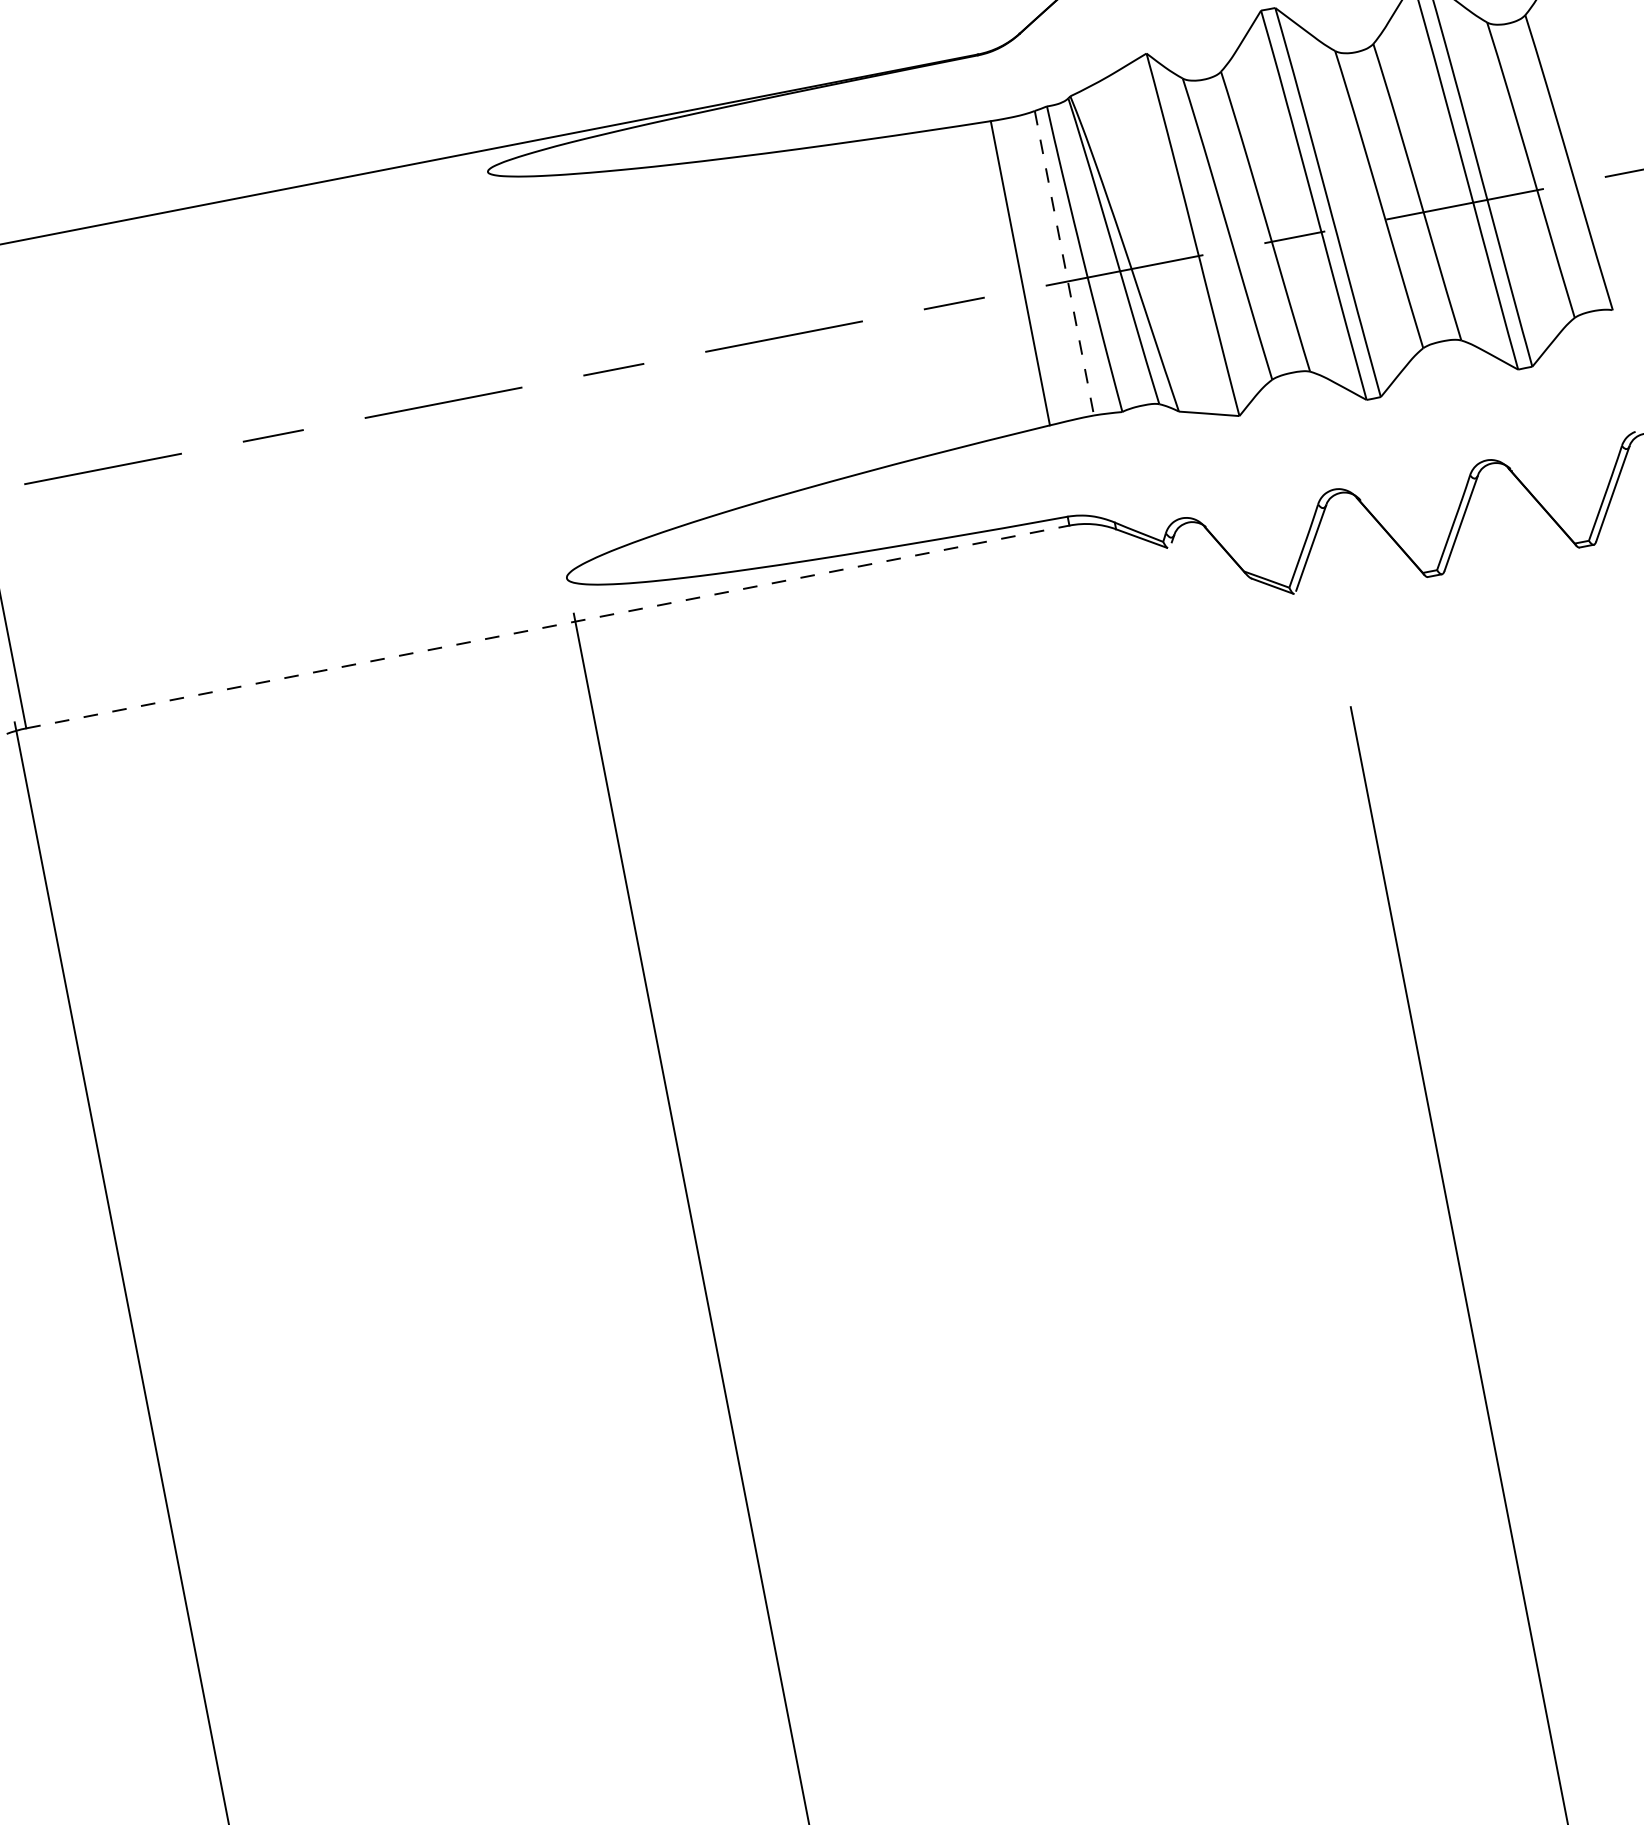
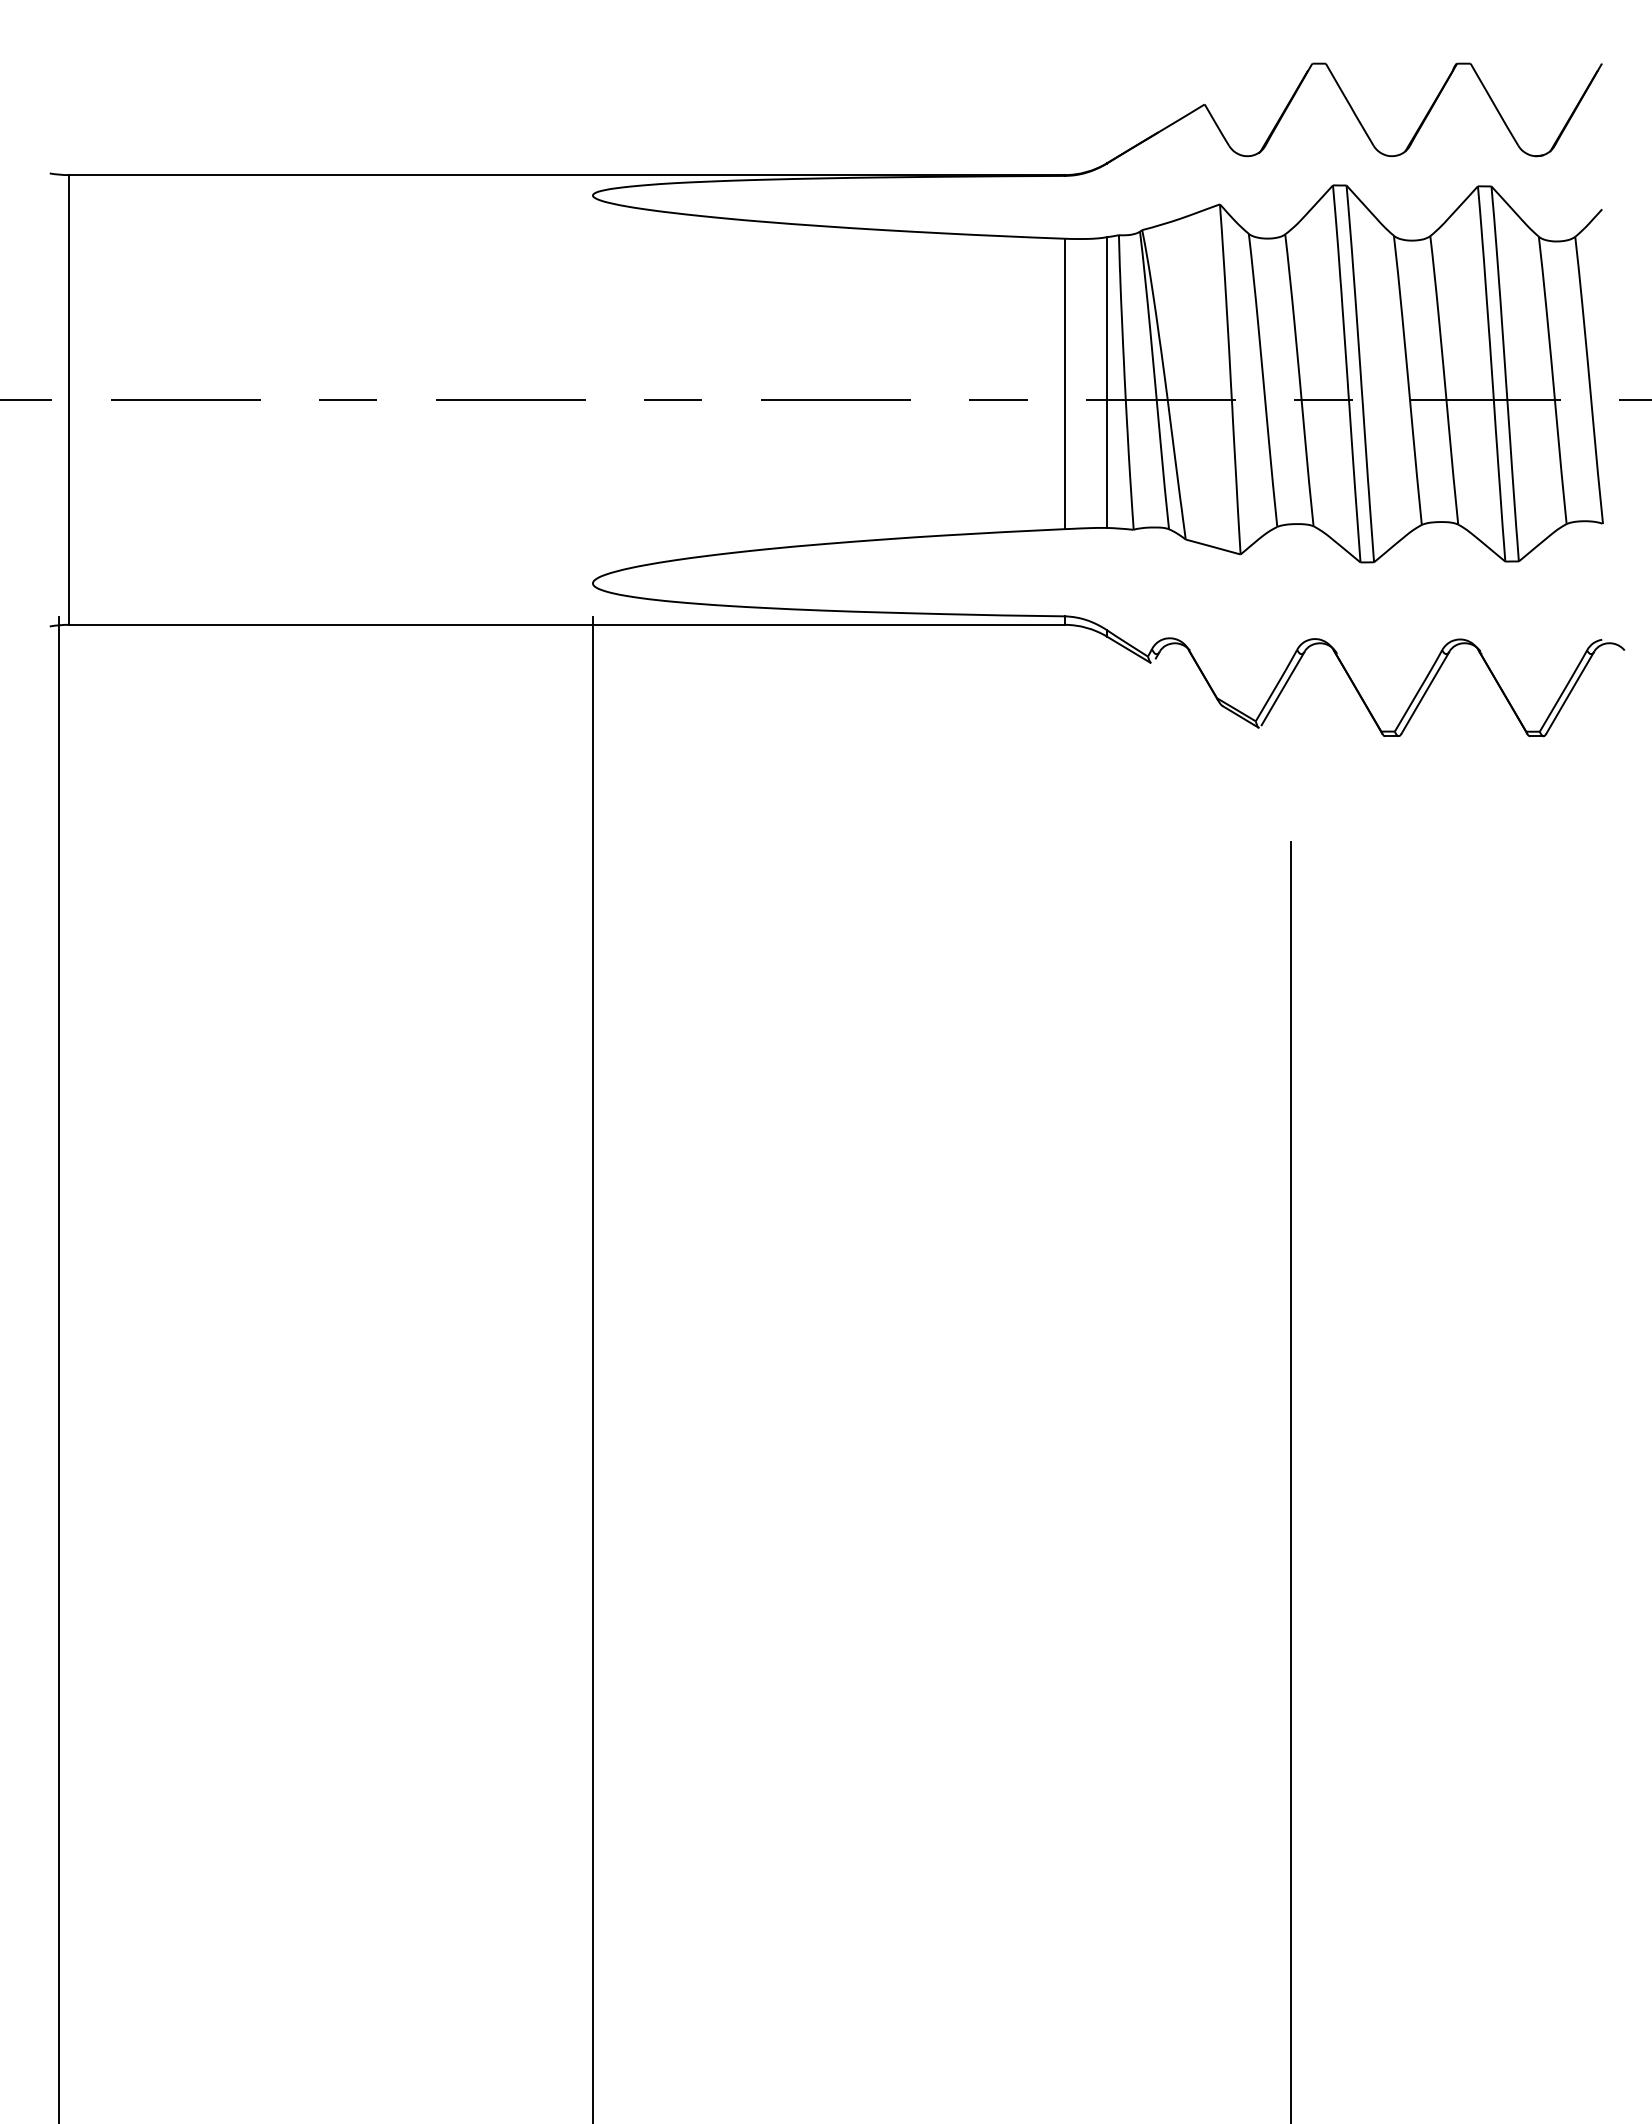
line: (1064, 264) -> (1106, 383), dashed -> solid
line: (547, 626) -> (566, 624), dashed -> solid

